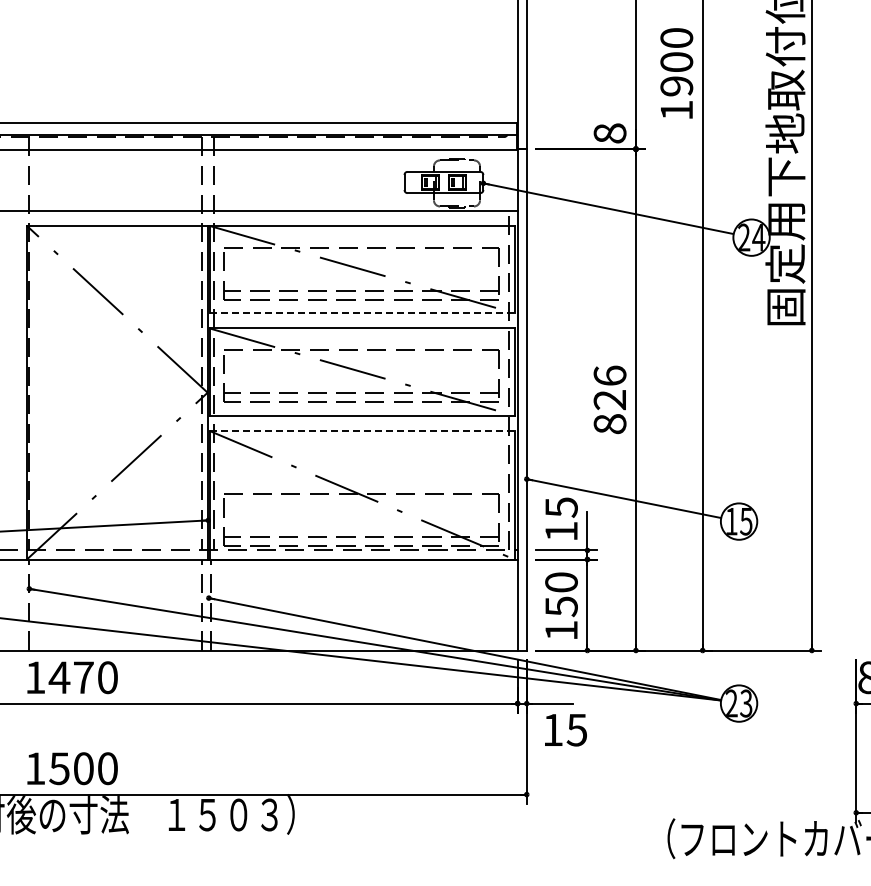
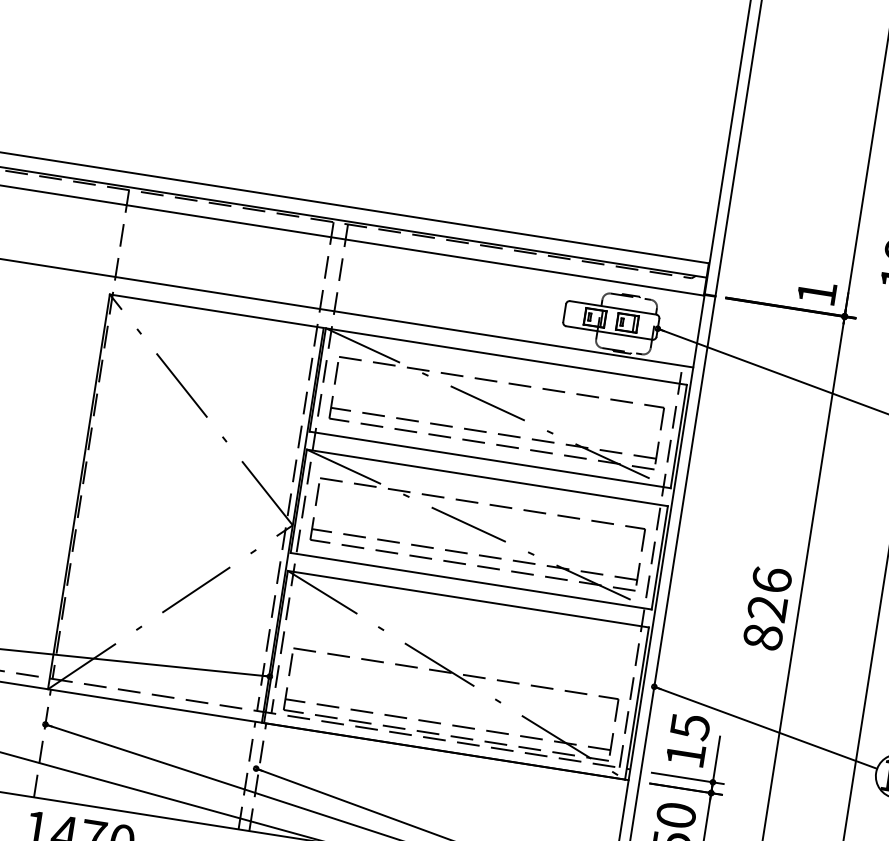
text: (609, 133) -> (816, 293), 8 -> 1
line: (362, 313) -> (490, 460), dashed -> solid
line: (362, 430) -> (468, 598), dashed -> solid

